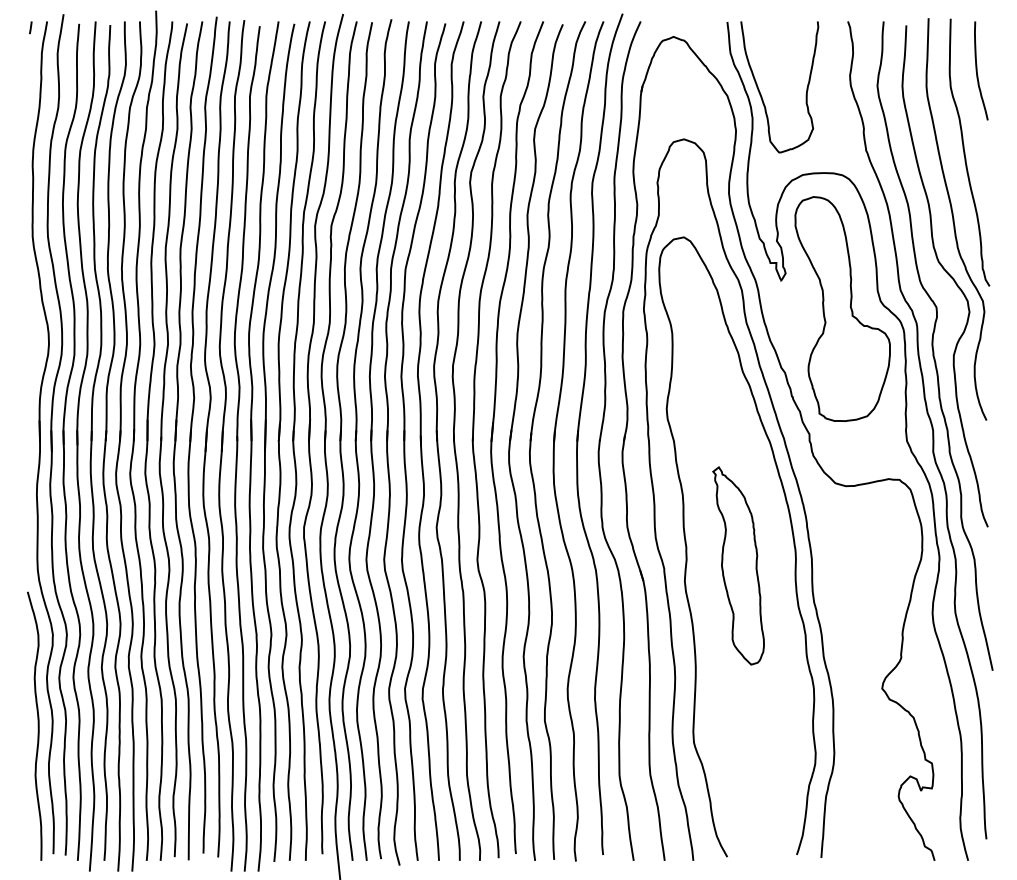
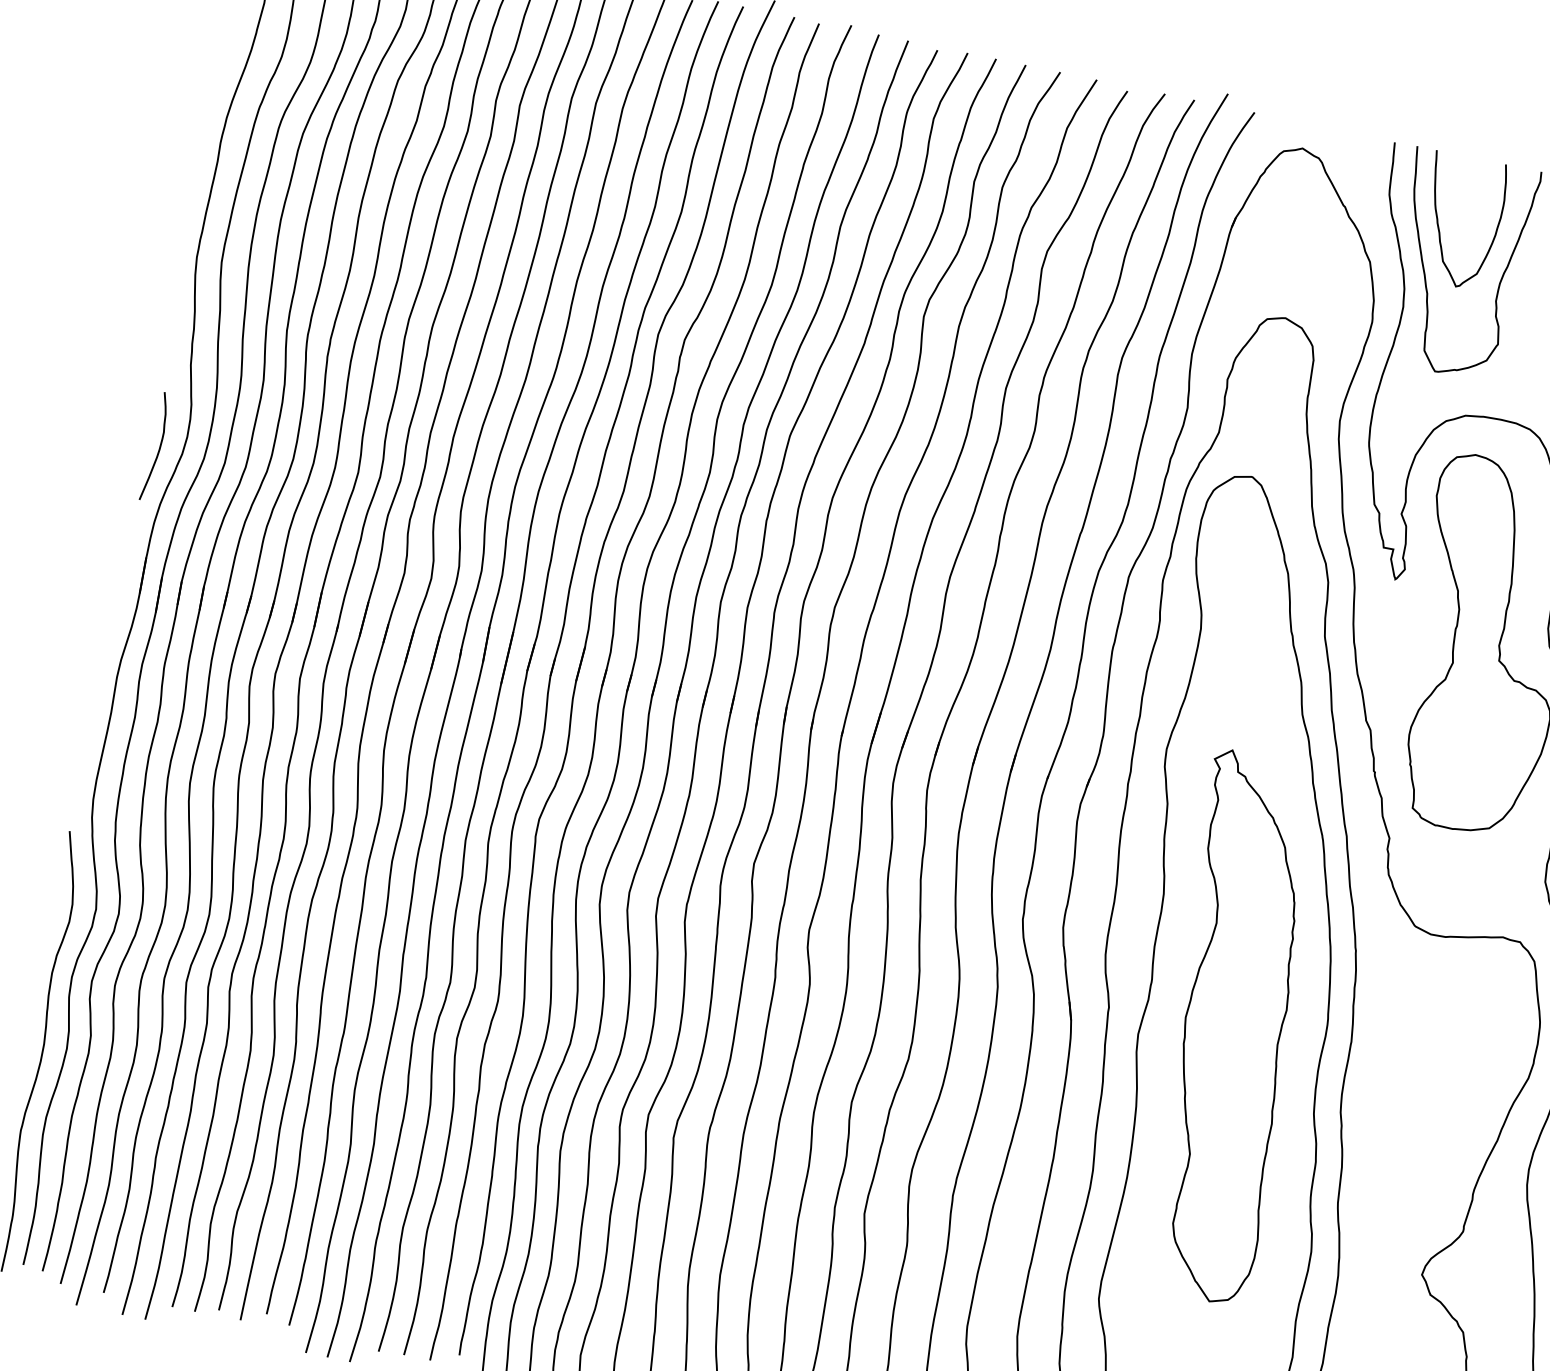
curve: (763, 63) -> (1439, 221), added
curve: (33, 353) -> (159, 446), added
part: (738, 565) -> (1230, 1026), size x1.67

